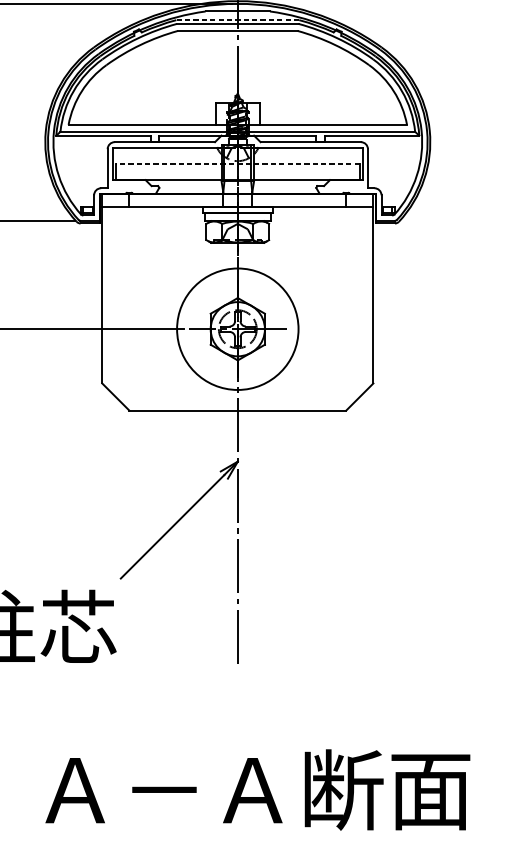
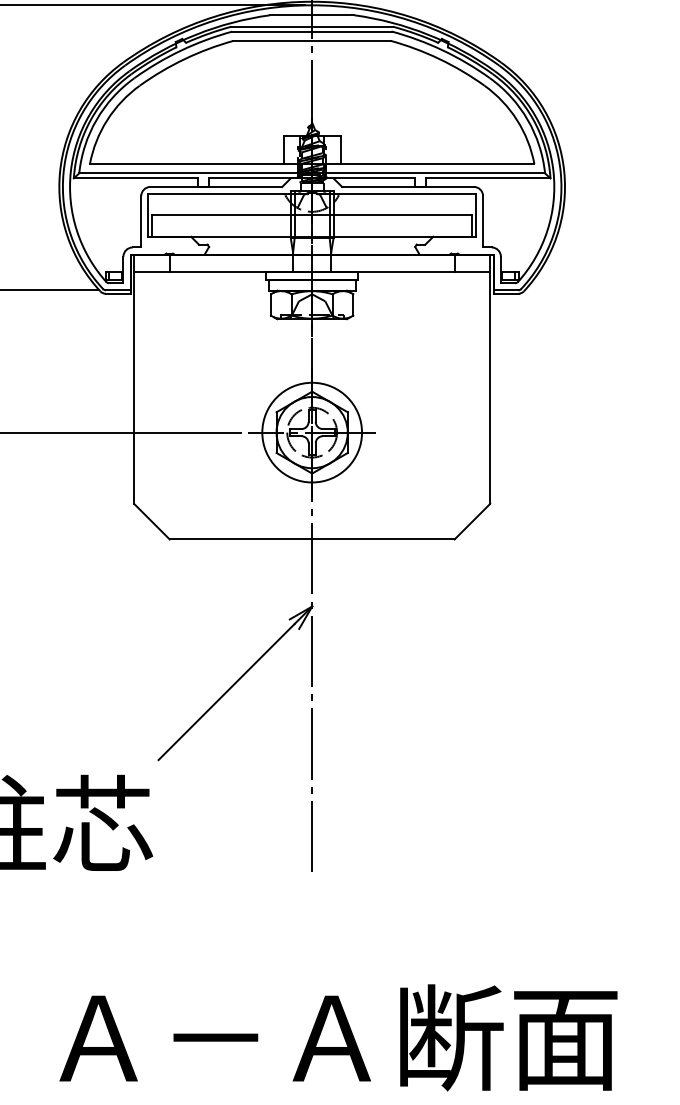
line: (238, 20) -> (312, 26), dashed -> solid
line: (237, 163) -> (311, 215), dashed -> solid
circle: (238, 329) -> (312, 432), size x0.62

